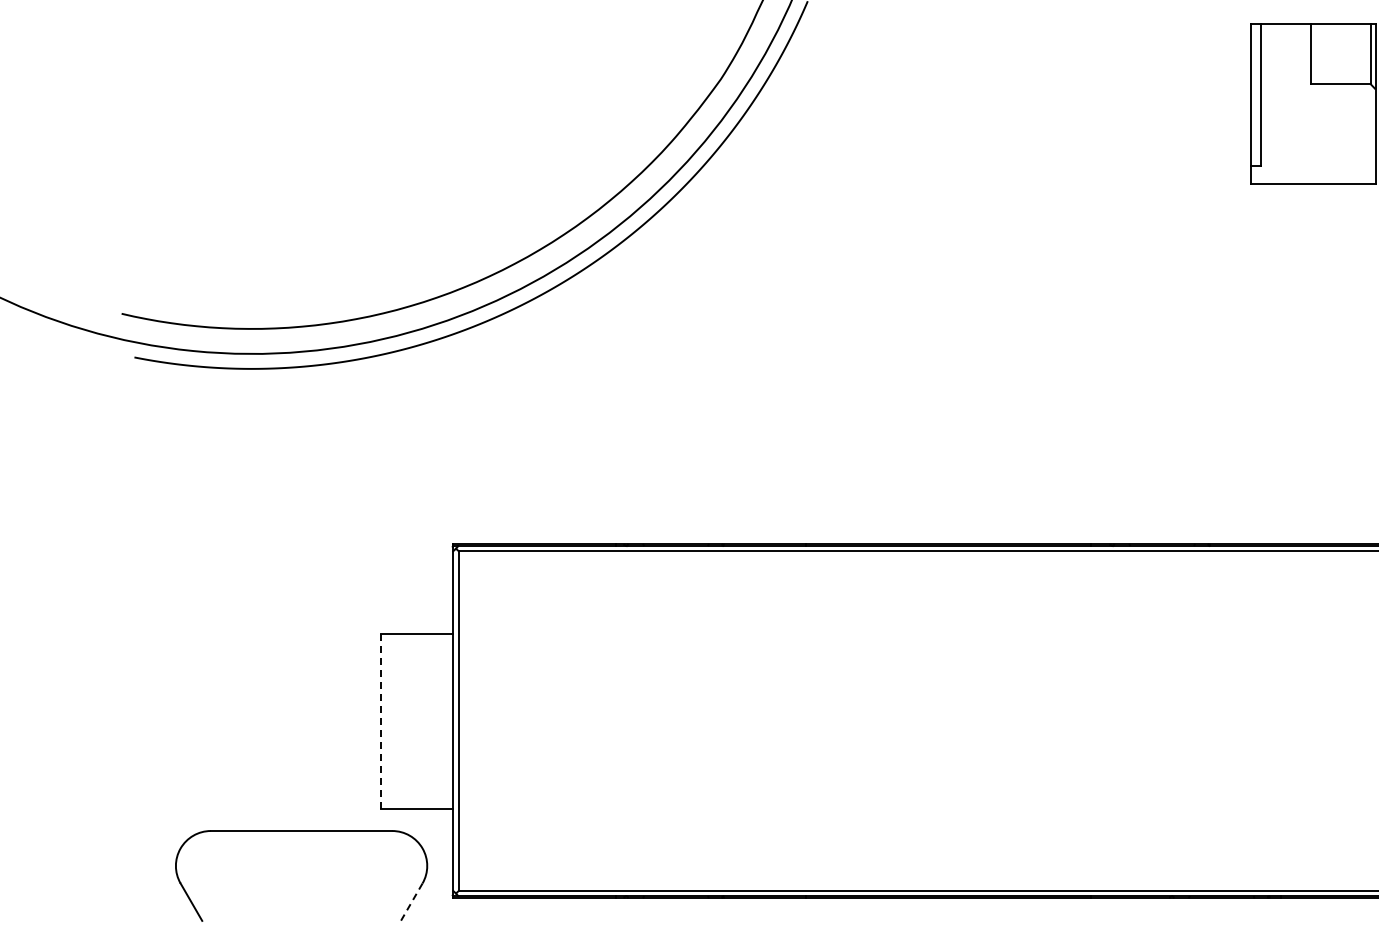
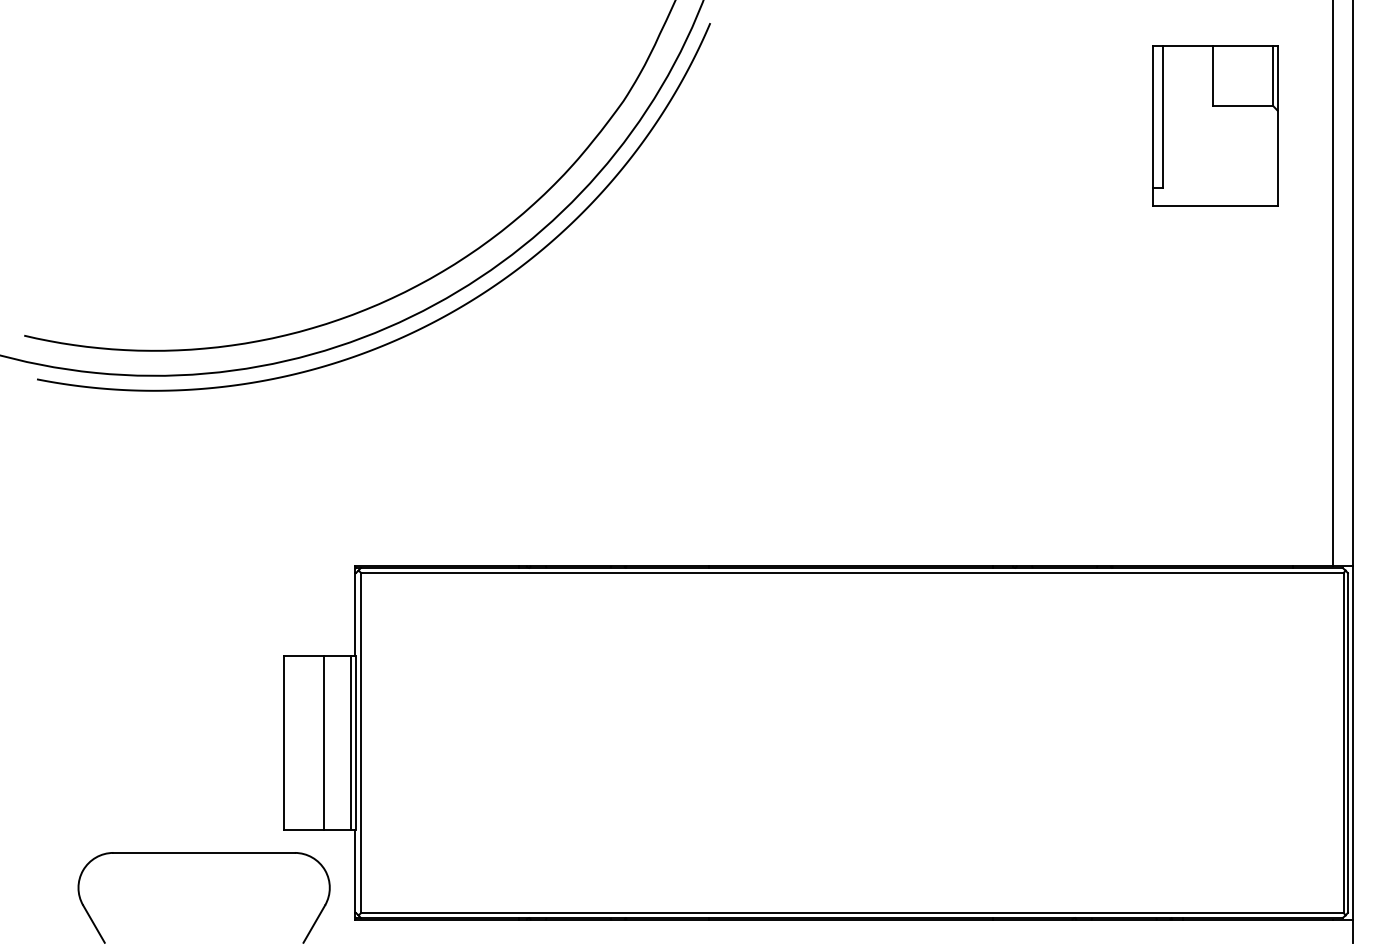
line: (380, 720) -> (283, 742), dashed -> solid
line: (421, 720) -> (324, 742), added
line: (448, 720) -> (351, 742), added
line: (411, 902) -> (314, 924), dashed -> solid

